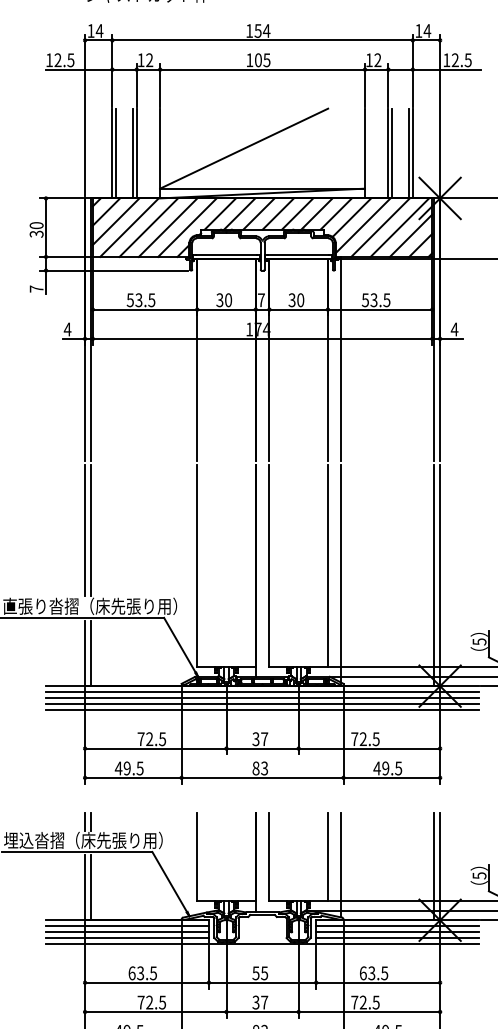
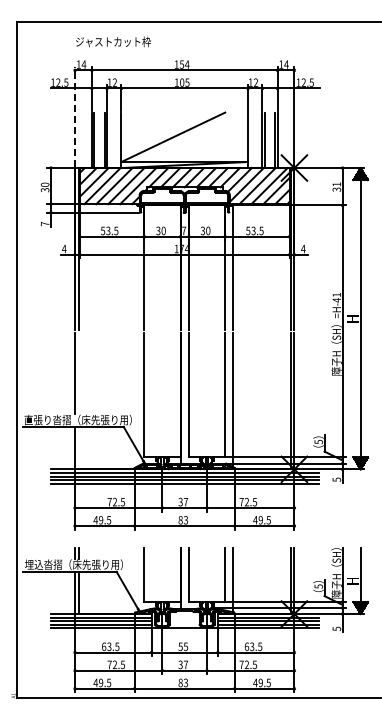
line: (85, 114) -> (75, 116), solid -> dashed
line: (90, 529) -> (78, 372), removed
line: (90, 653) -> (78, 449), removed

